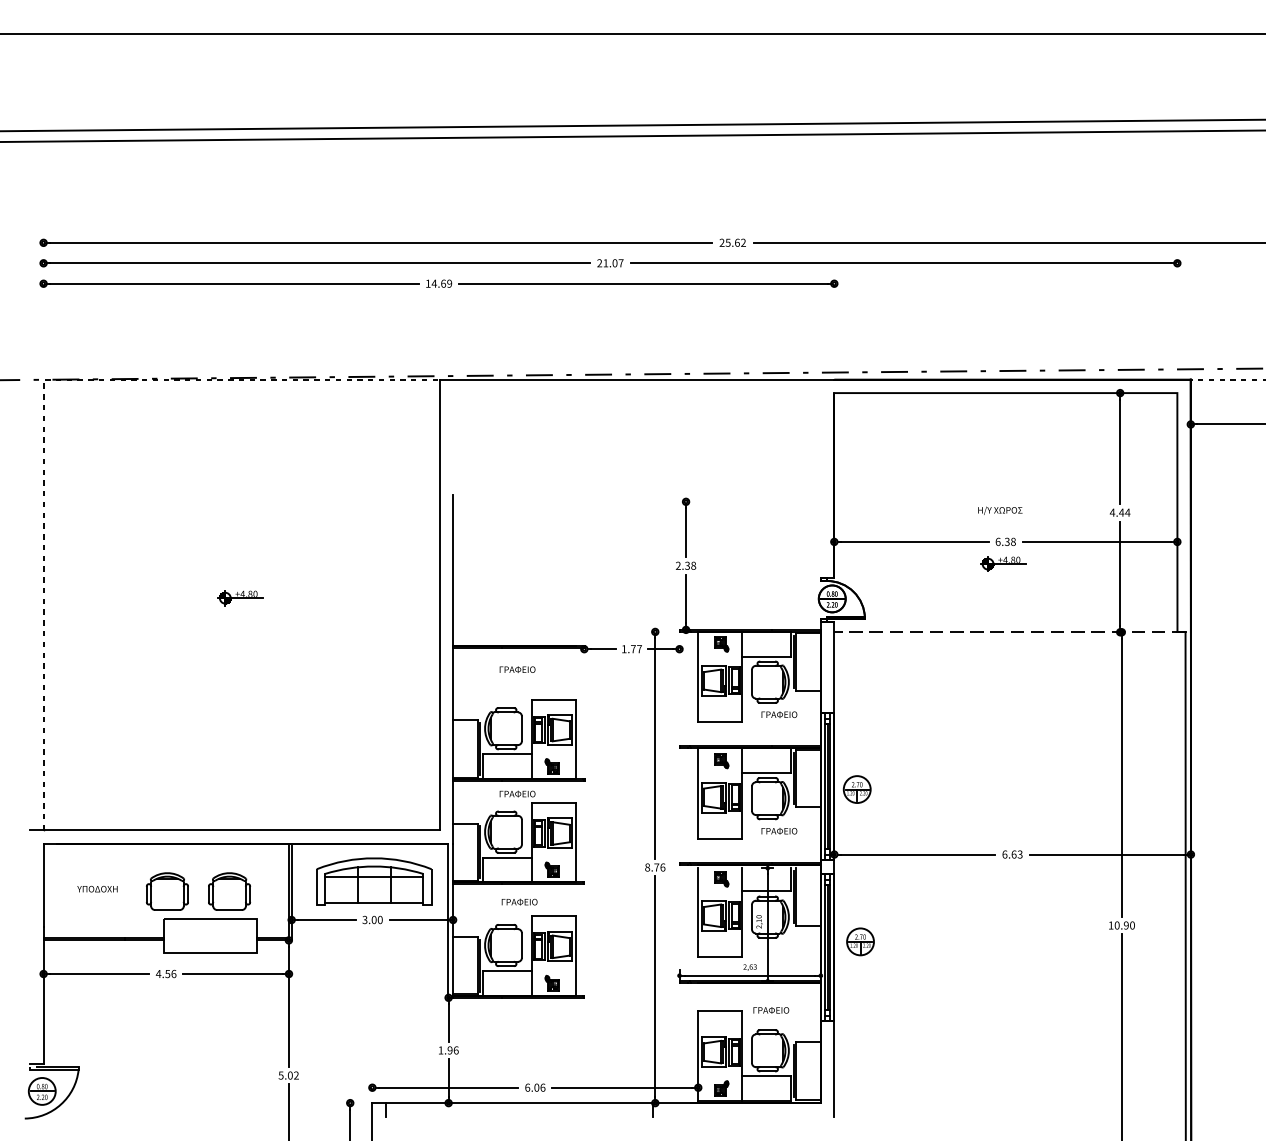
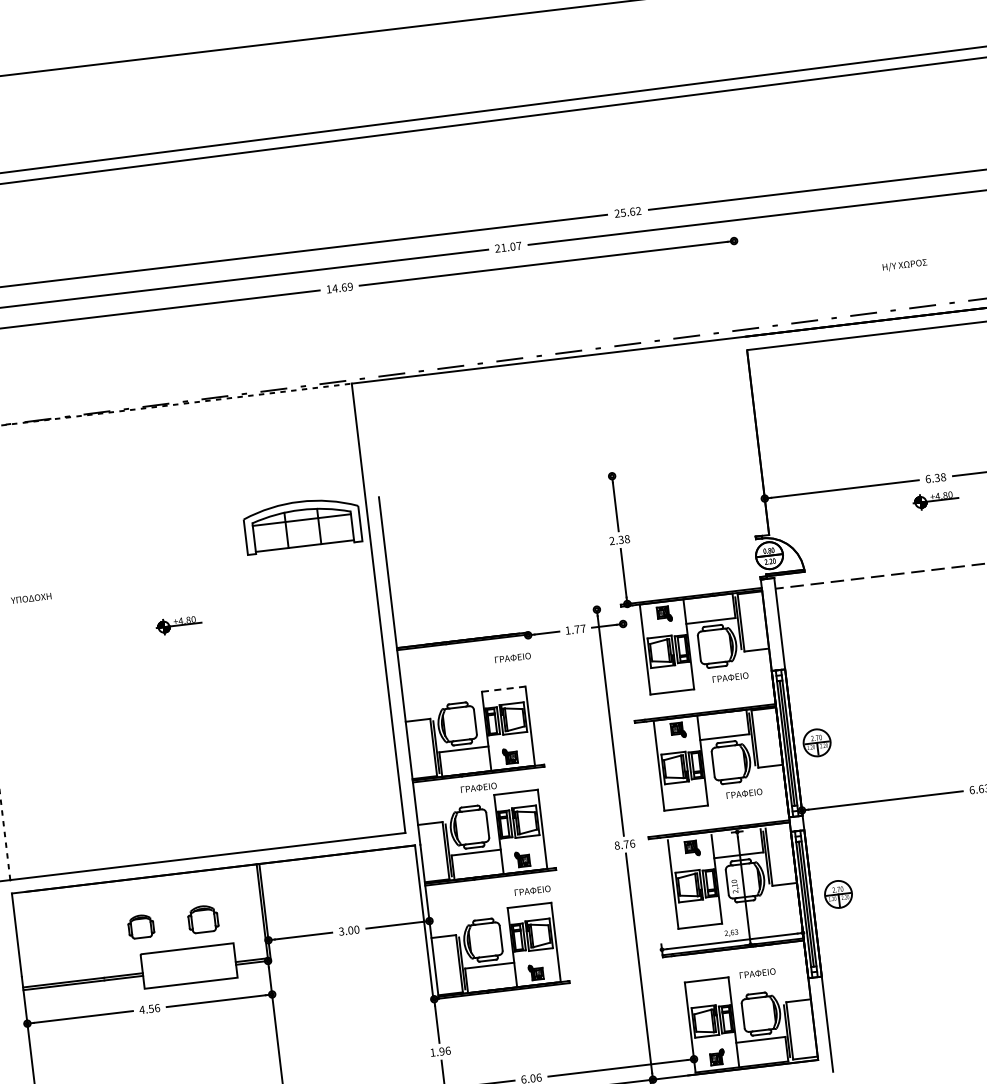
text: (1000, 510) -> (905, 264), moved
text: (517, 669) -> (512, 657), moved
line: (553, 699) -> (503, 689), solid -> dashed
part: (374, 881) -> (302, 524), moved
text: (97, 888) -> (31, 597), moved
part: (167, 891) -> (141, 926), size x0.6
part: (229, 891) -> (203, 919), size x0.7
text: (519, 901) -> (532, 890), moved

